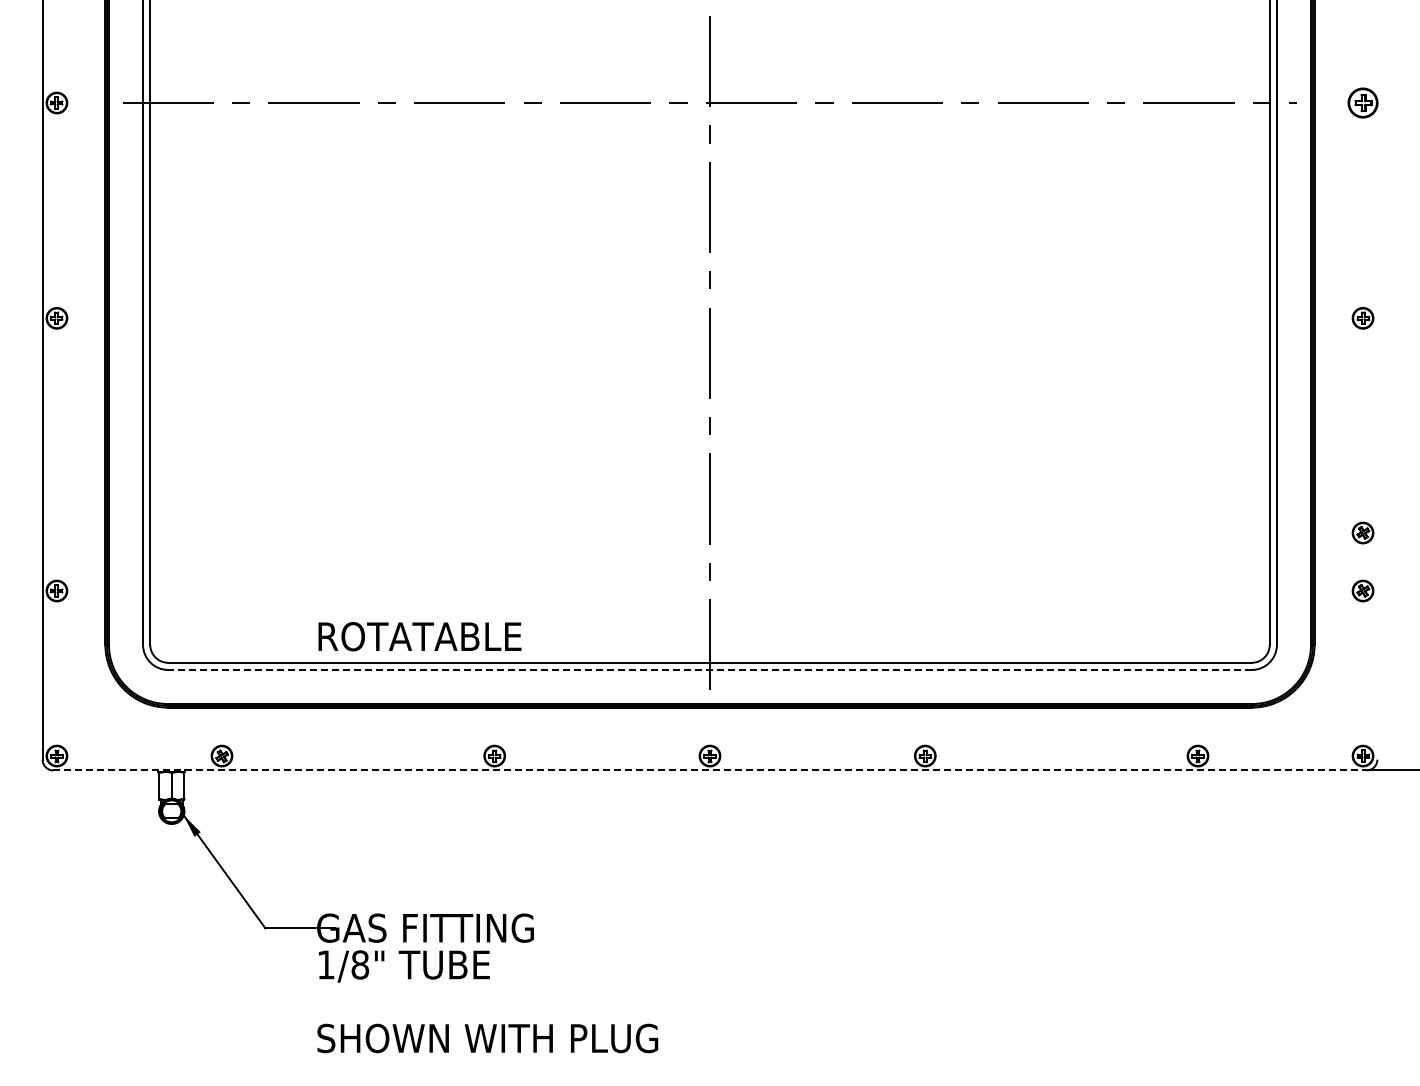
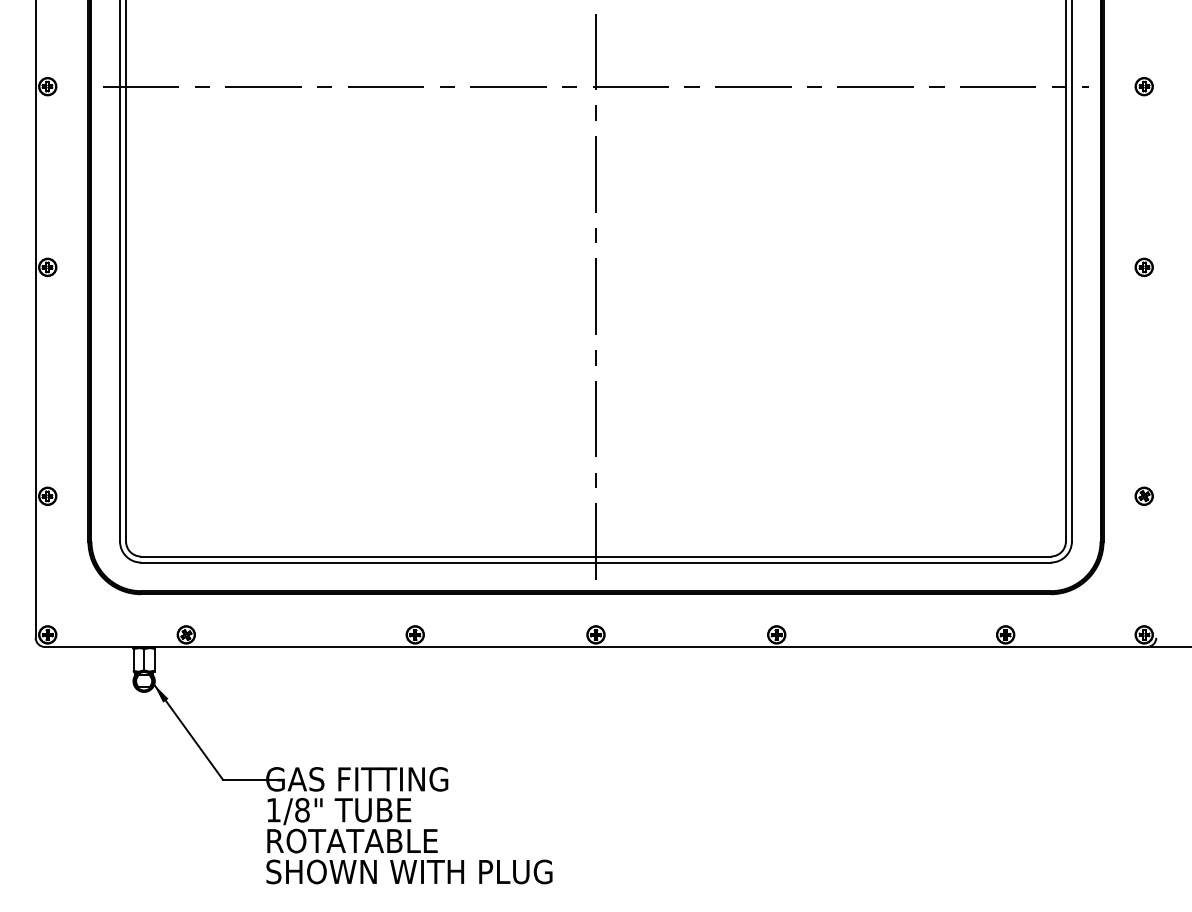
part: (1362, 102) -> (1143, 86), size x0.71
part: (1362, 532) -> (1143, 447), removed
text: (419, 636) -> (352, 840), moved
line: (709, 669) -> (595, 562), dashed -> solid
line: (709, 770) -> (595, 646), dashed -> solid

